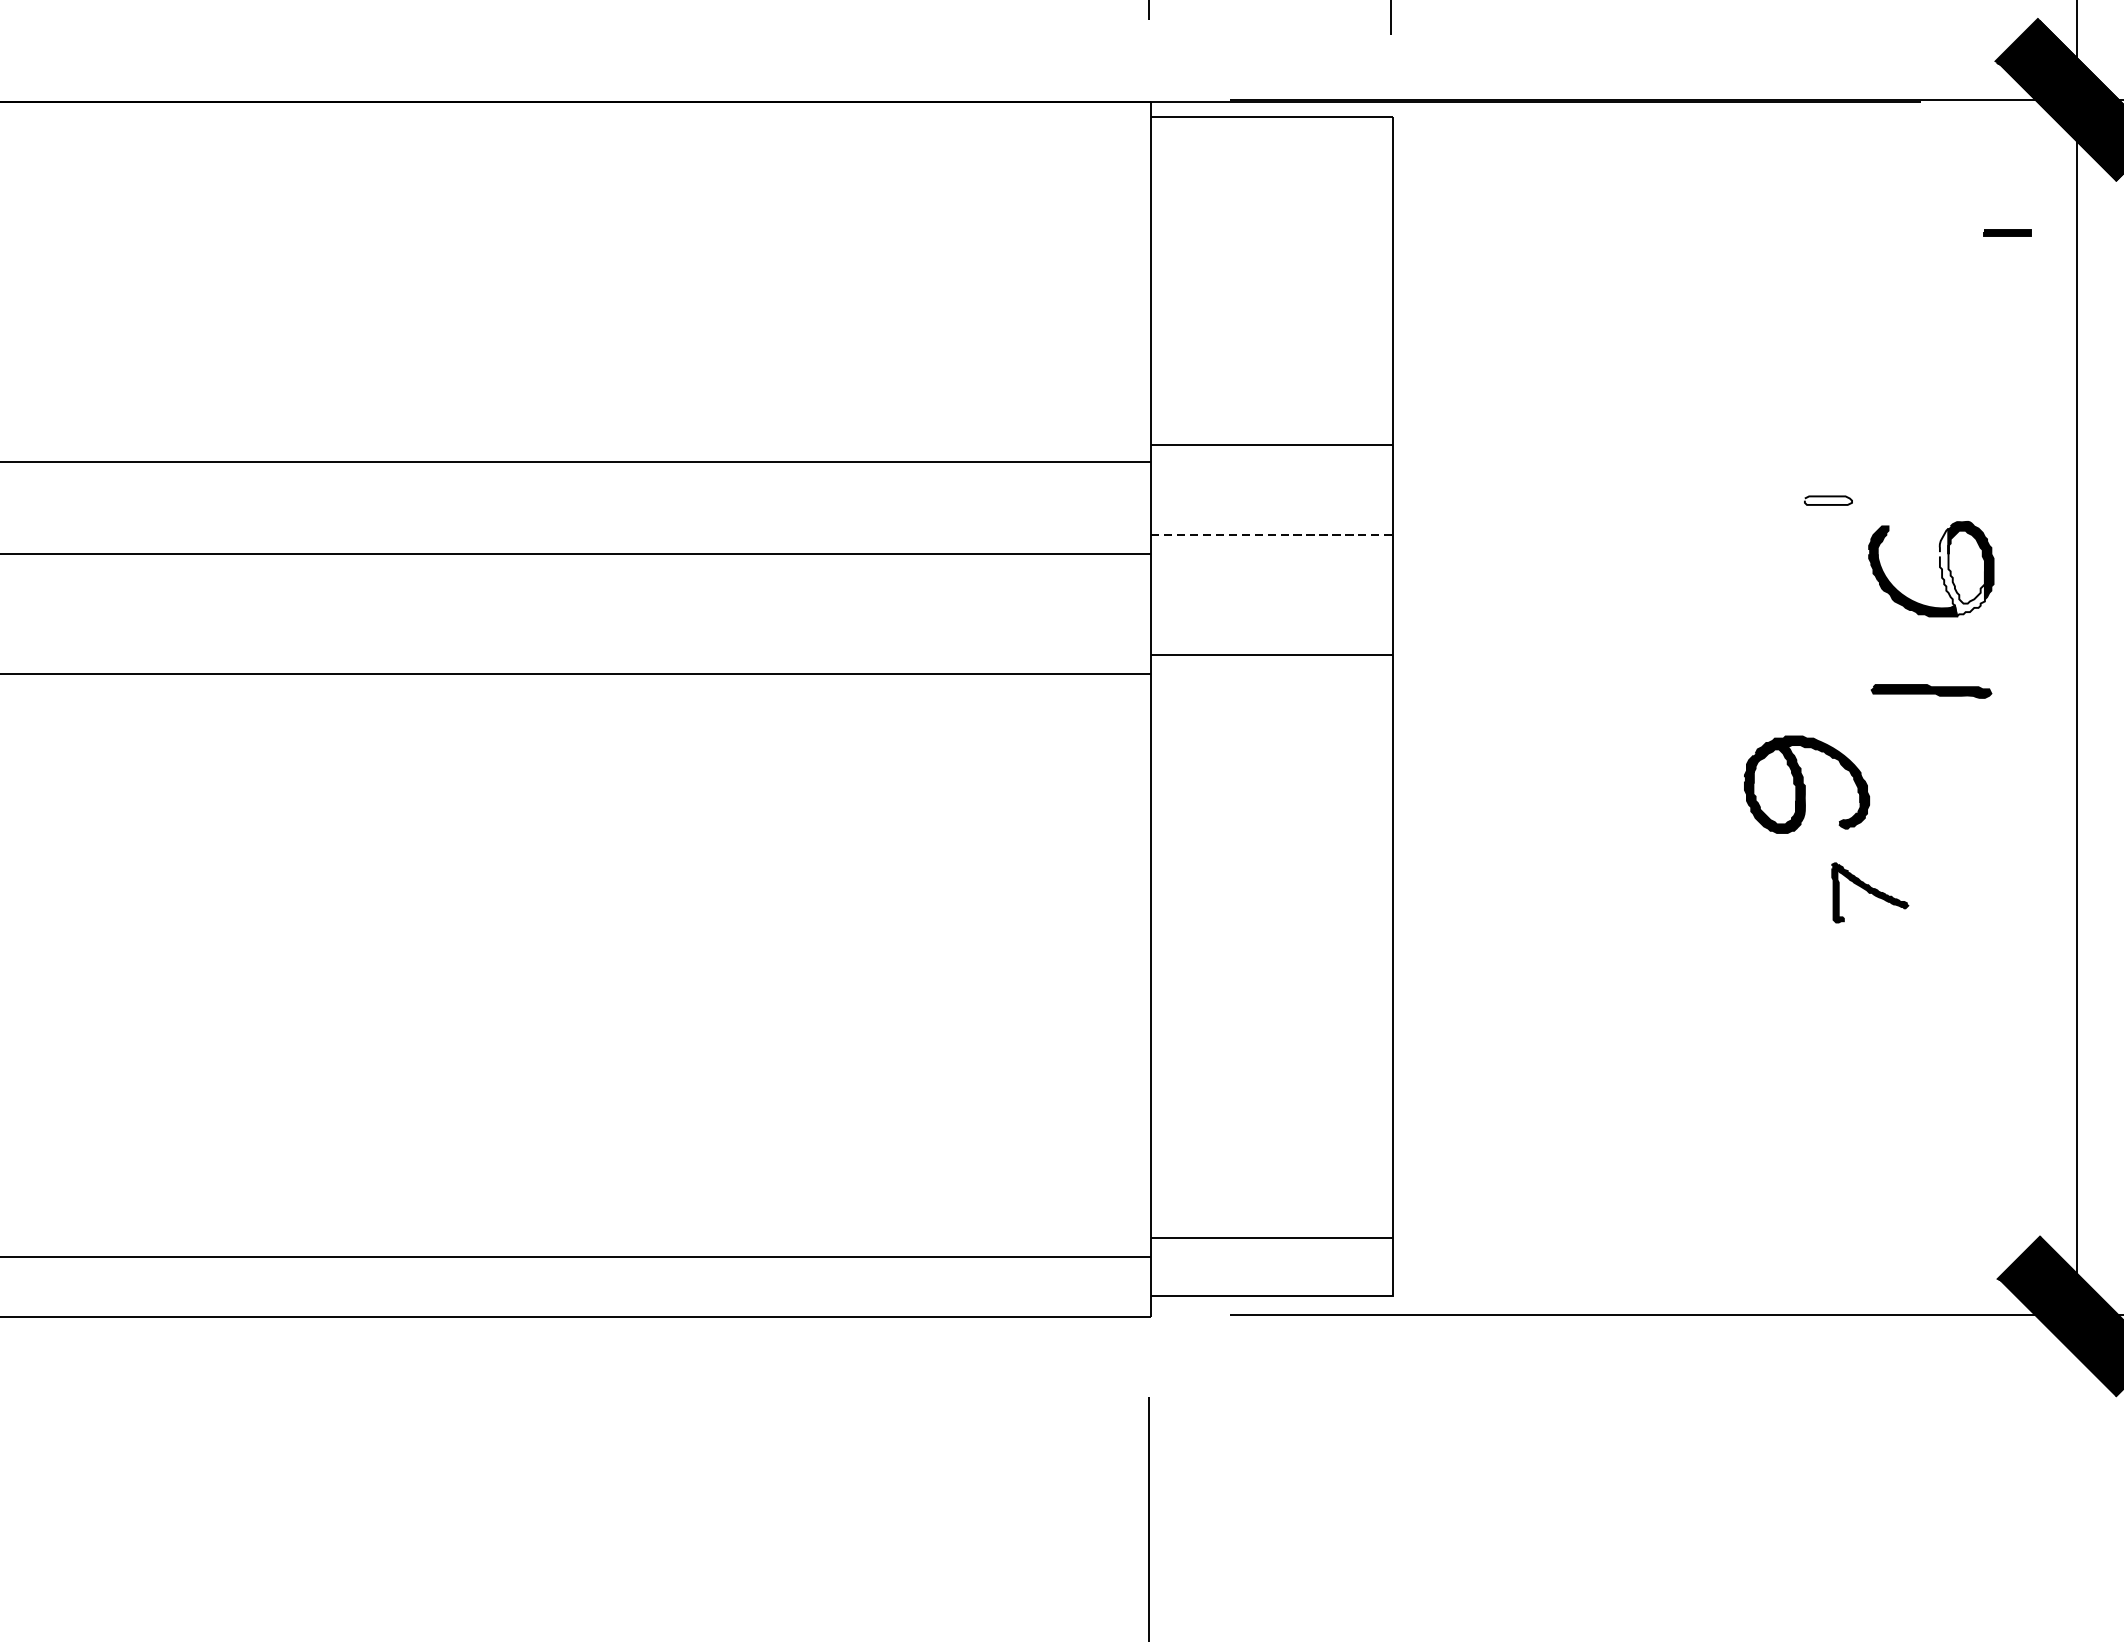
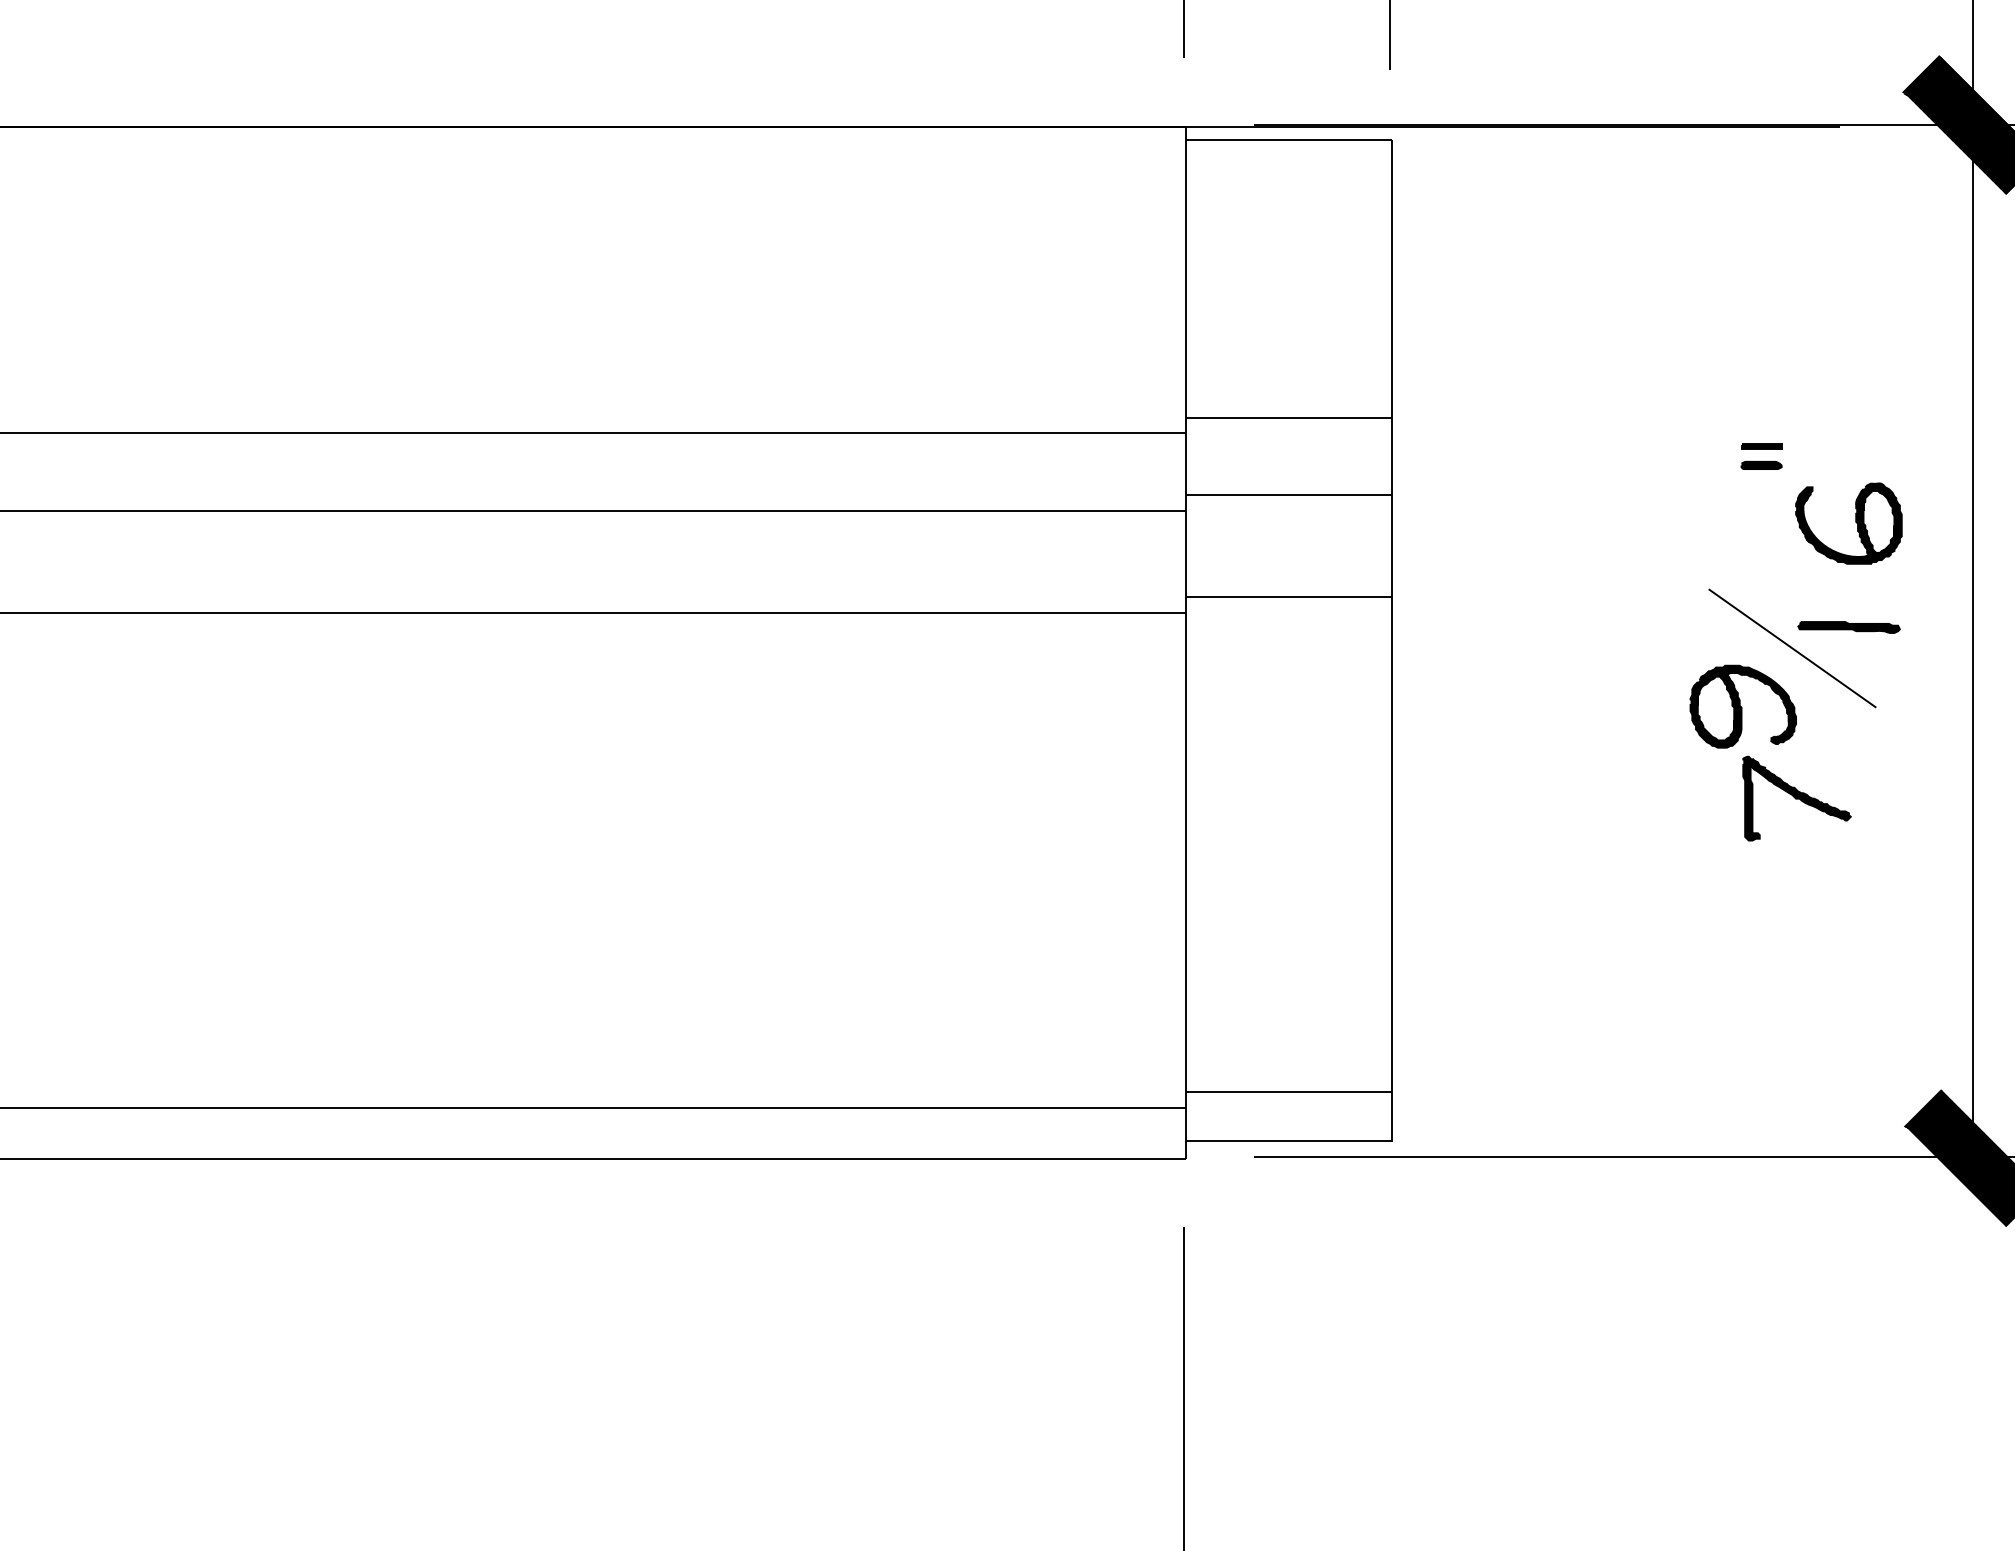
part: (2007, 233) -> (1761, 446), moved
fill: (1828, 500) -> (1761, 465), added
line: (1272, 534) -> (1289, 494), dashed -> solid
fill: (1962, 572) -> (1875, 526), added
line: (1864, 716) -> (1792, 648), added
part: (1869, 892) -> (1796, 798), size x1.67

